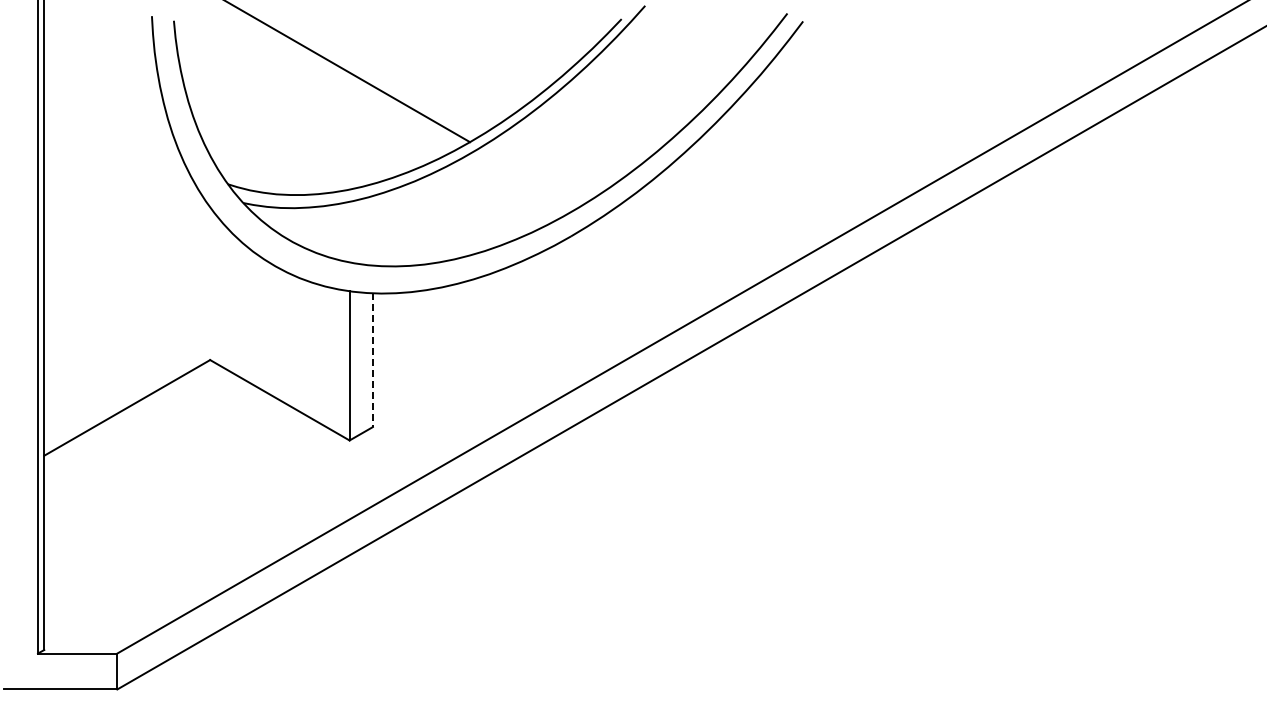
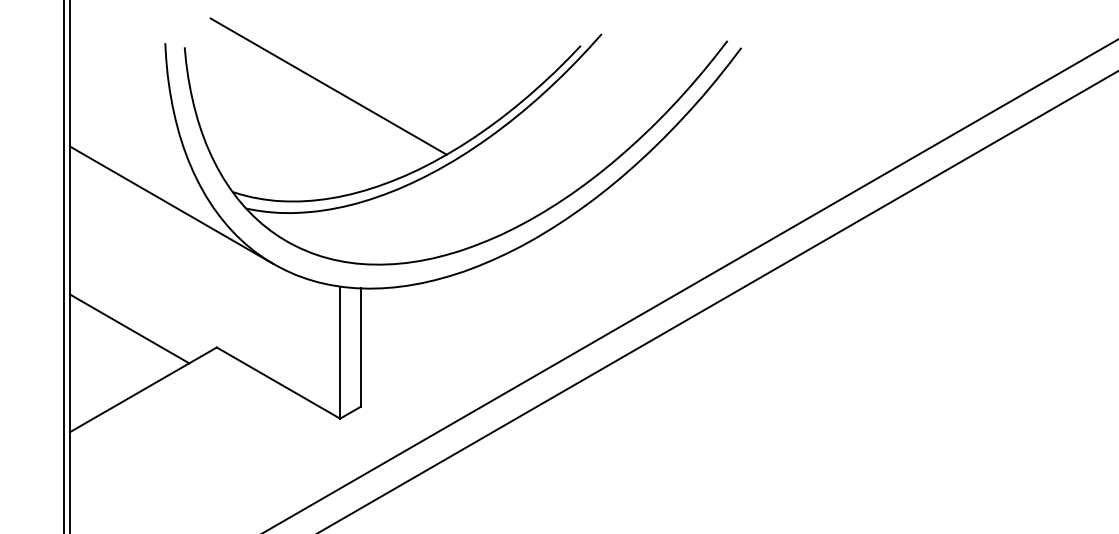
line: (159, 198) -> (171, 204), added
line: (111, 338) -> (129, 328), added
line: (372, 360) -> (360, 347), dashed -> solid

